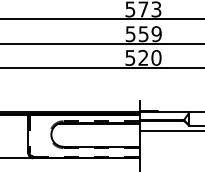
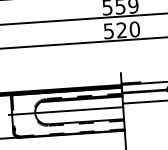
line: (81, 134) -> (65, 110), added

